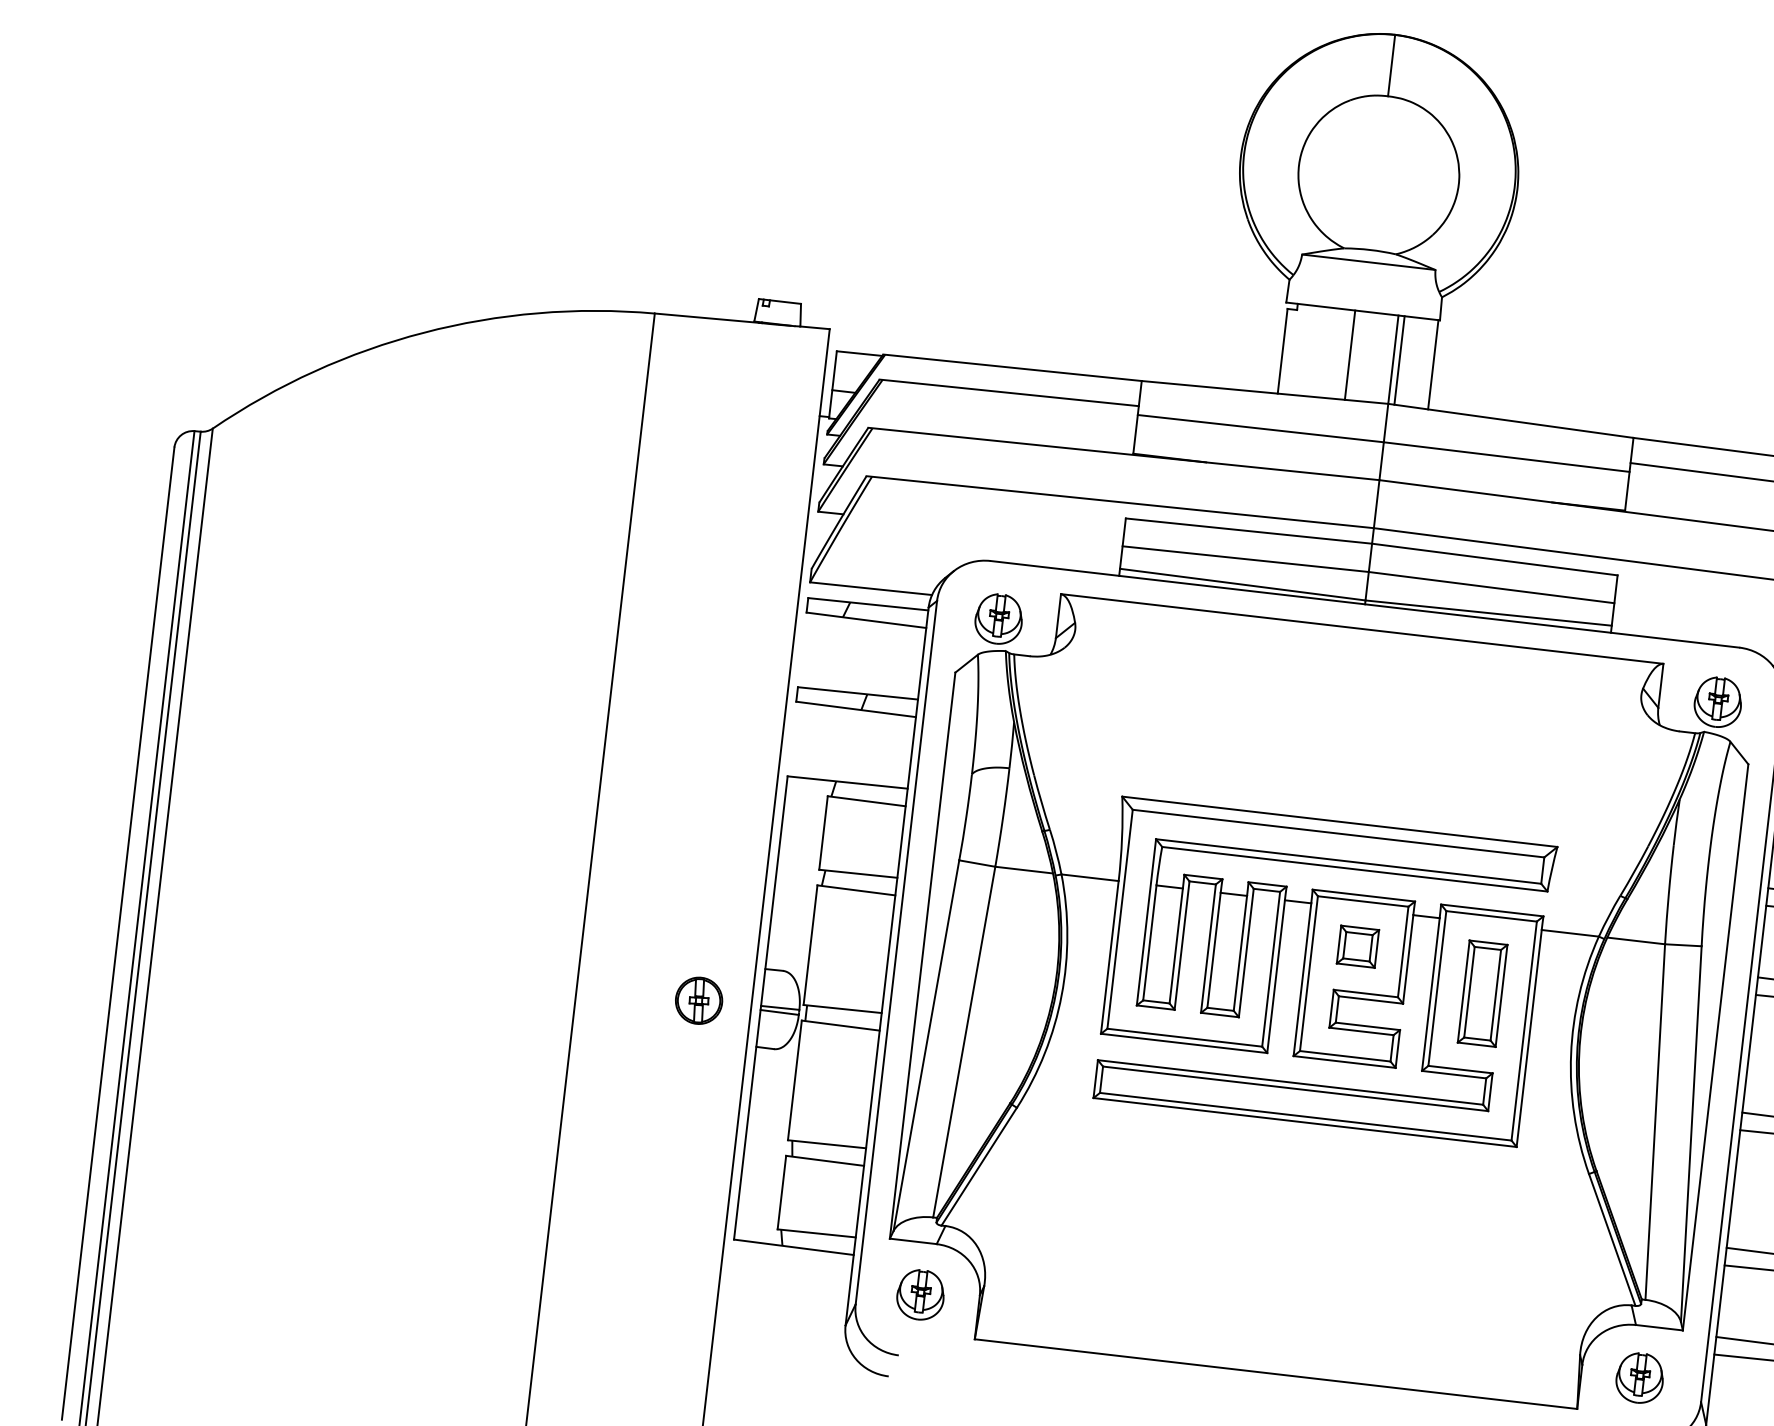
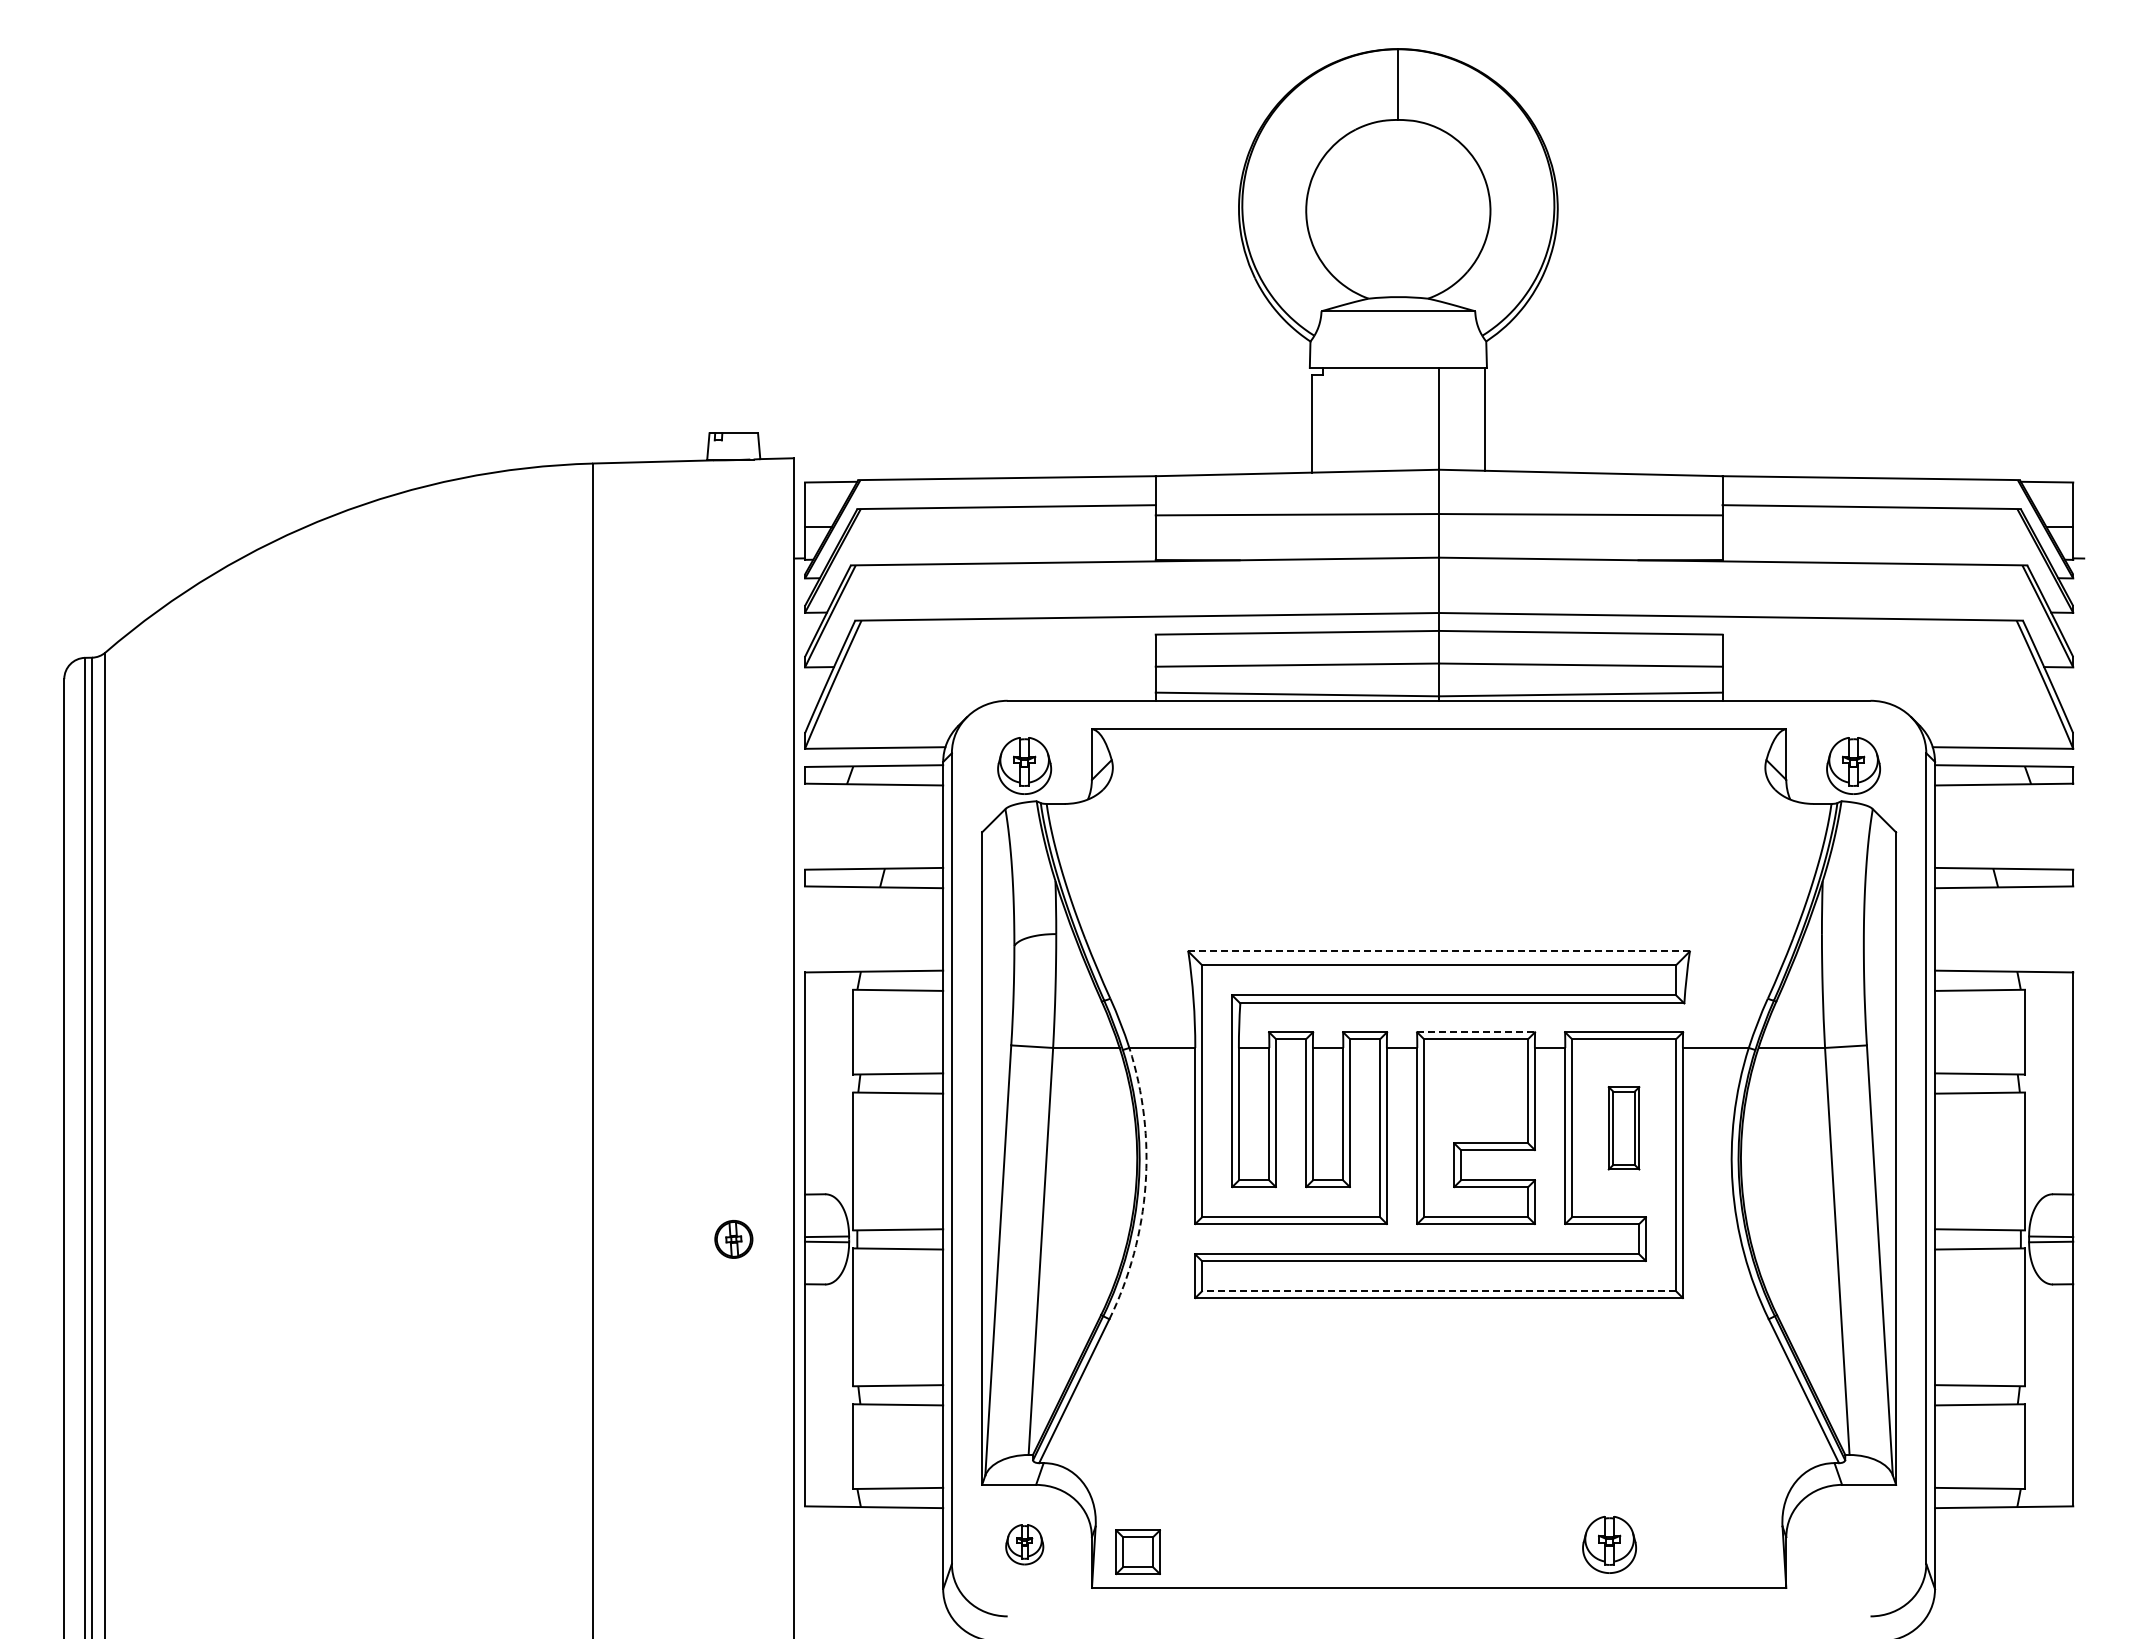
line: (1350, 354) -> (1389, 418), removed
line: (1399, 360) -> (1446, 418), removed
line: (1340, 821) -> (1439, 951), solid -> dashed
line: (1364, 895) -> (1476, 1032), solid -> dashed
part: (1357, 946) -> (1137, 1552), moved
part: (1482, 993) -> (1623, 1128), size x0.7
arc: (1061, 995) -> (1145, 1185), solid -> dashed
part: (698, 1000) -> (733, 1239), size x0.7
line: (1305, 1116) -> (1438, 1291), solid -> dashed
part: (920, 1294) -> (1024, 1544), size x0.7
part: (1639, 1377) -> (1609, 1544), moved

